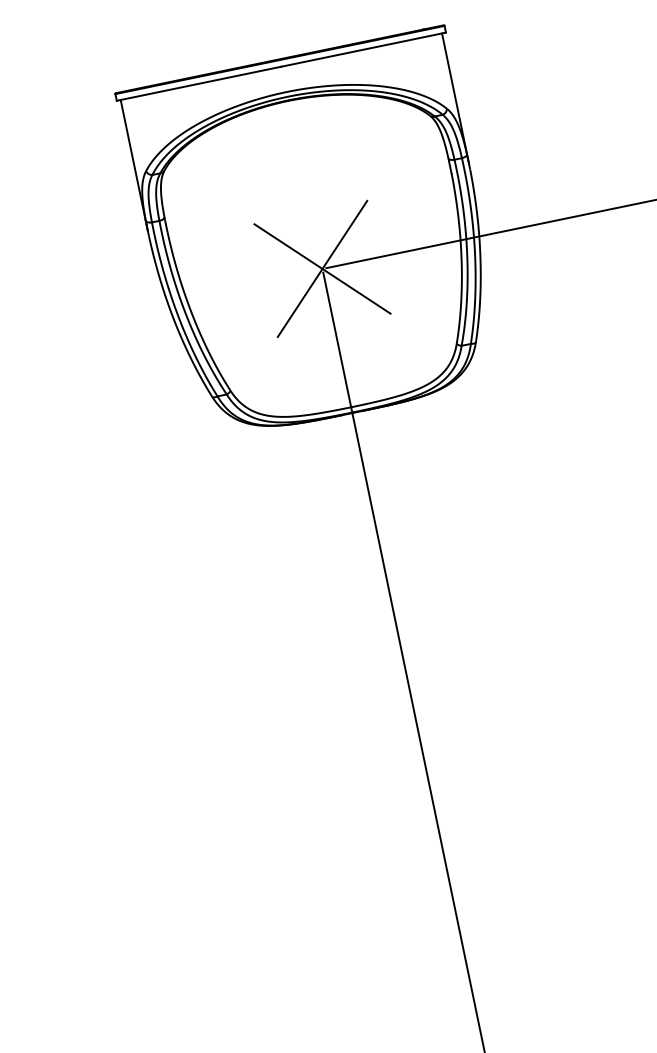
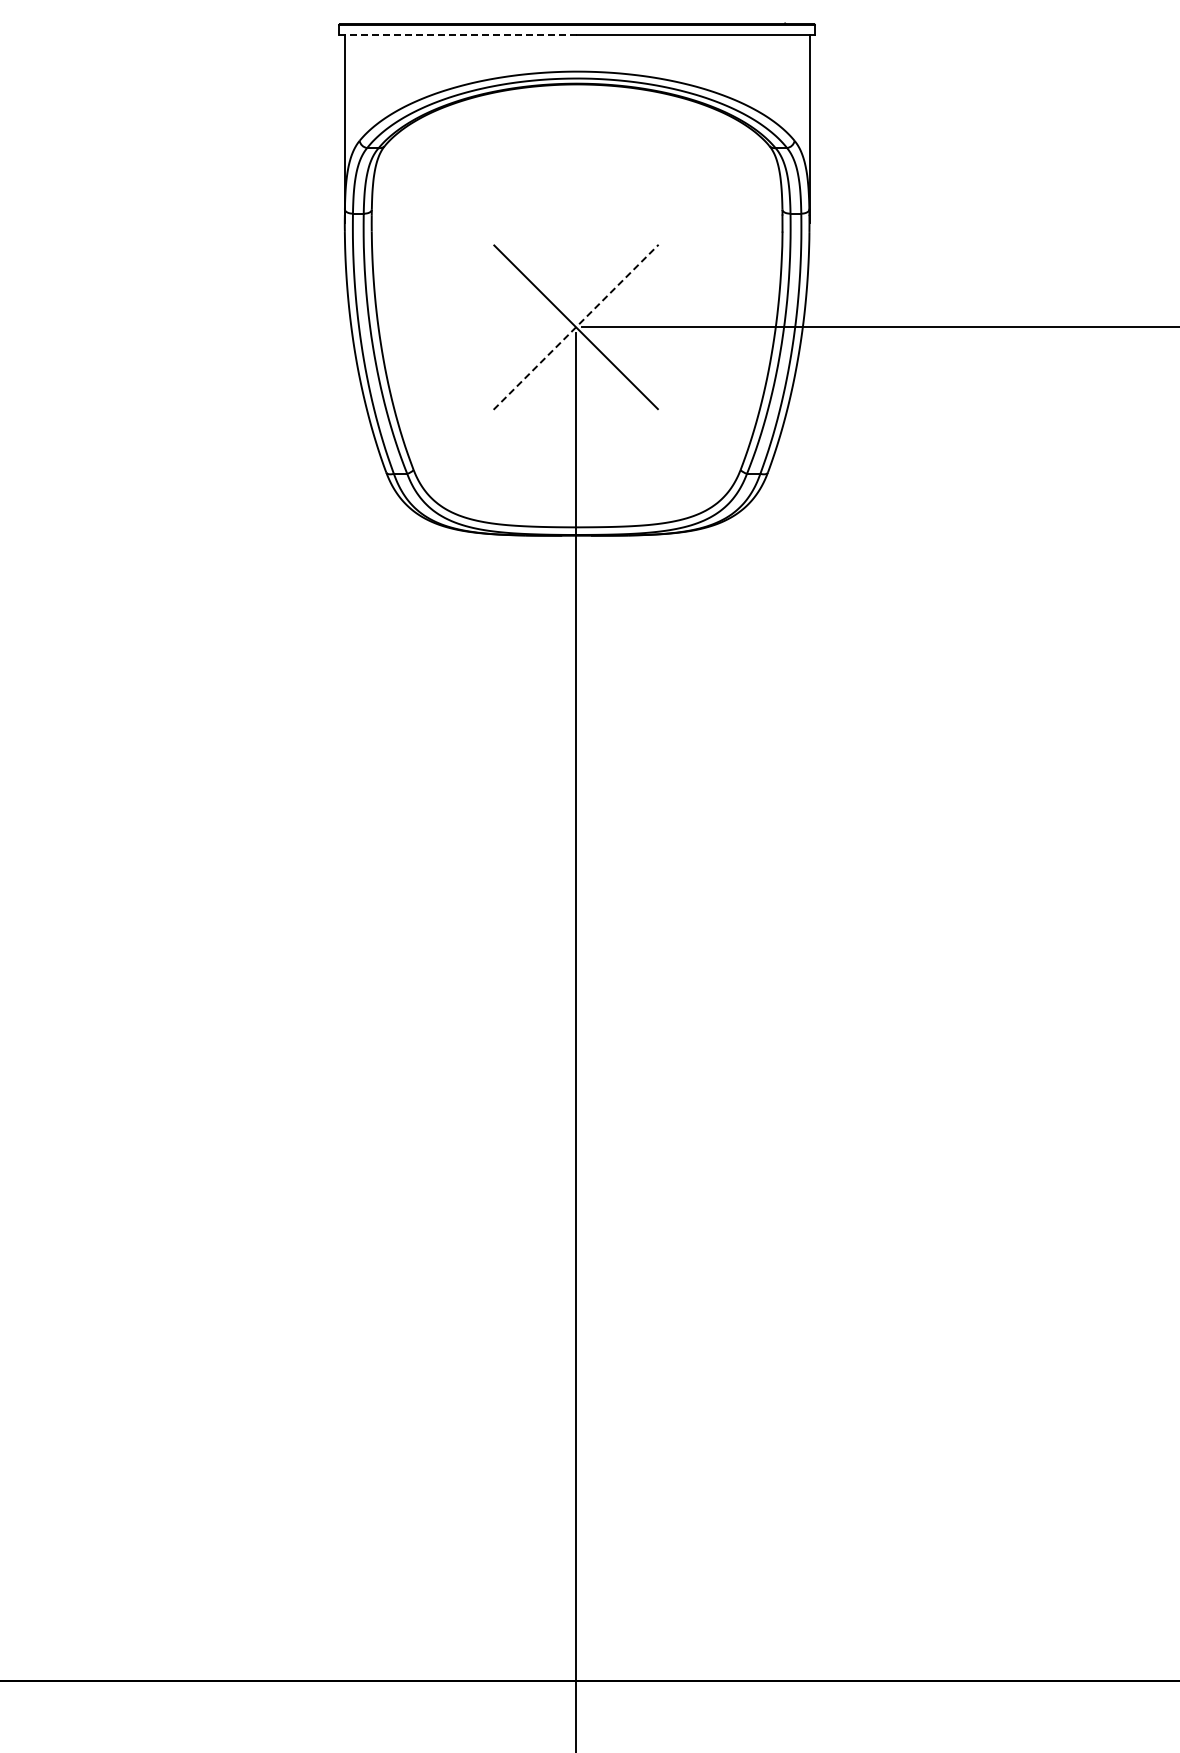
line: (199, 84) -> (458, 35), solid -> dashed
line: (322, 269) -> (576, 327), solid -> dashed

